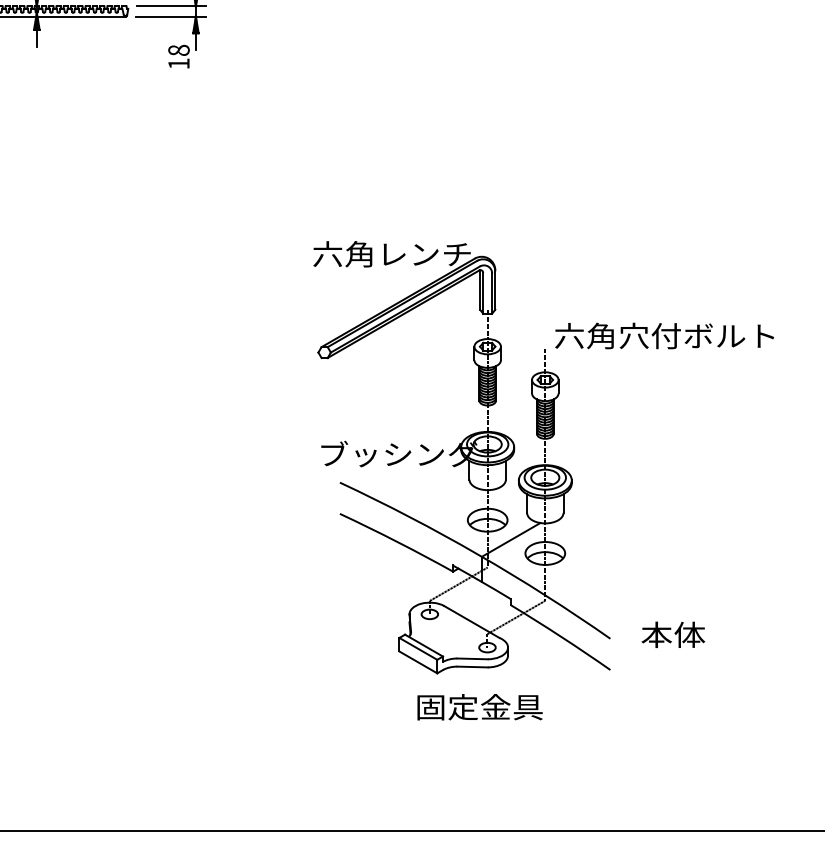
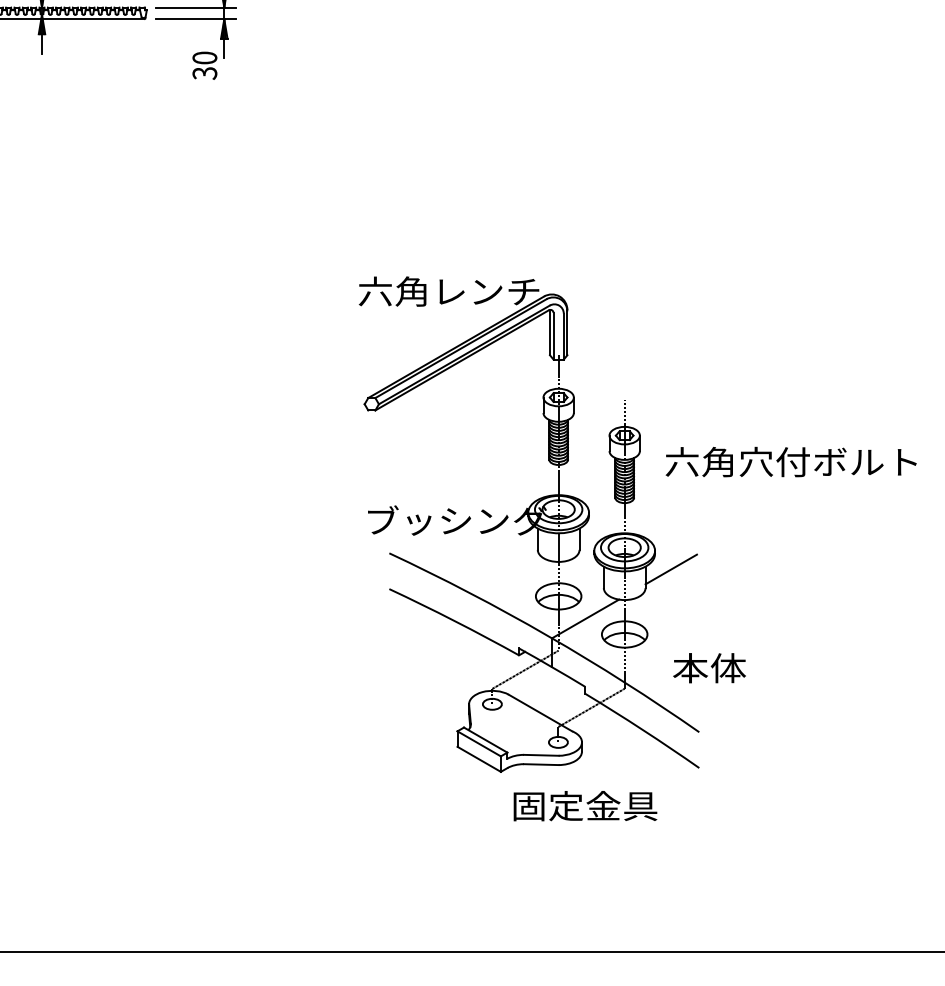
text: (178, 56) -> (204, 64), 18 -> 30
text: (664, 335) -> (791, 461), moved
line: (585, 496) -> (670, 569), added
text: (673, 634) -> (709, 667), moved
text: (479, 707) -> (584, 806), moved

